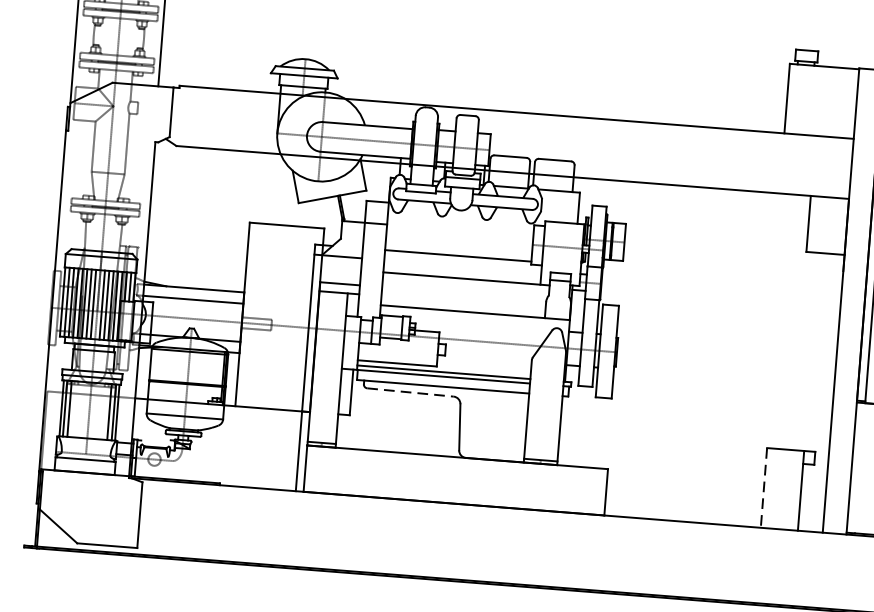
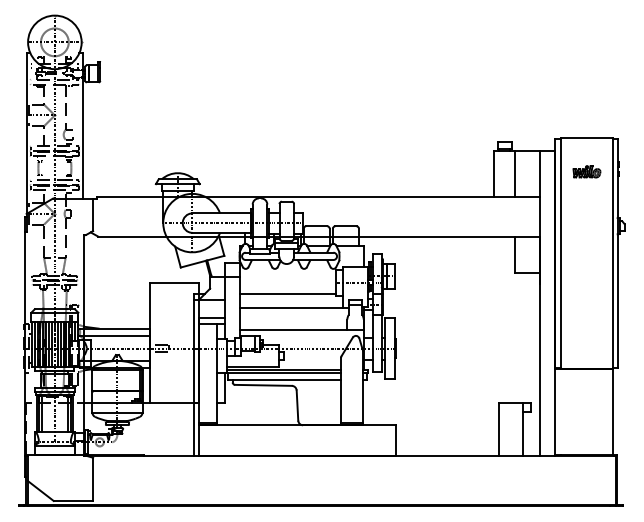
line: (817, 101) -> (514, 174), added
line: (410, 392) -> (263, 385), dashed -> solid
line: (764, 489) -> (499, 430), dashed -> solid

